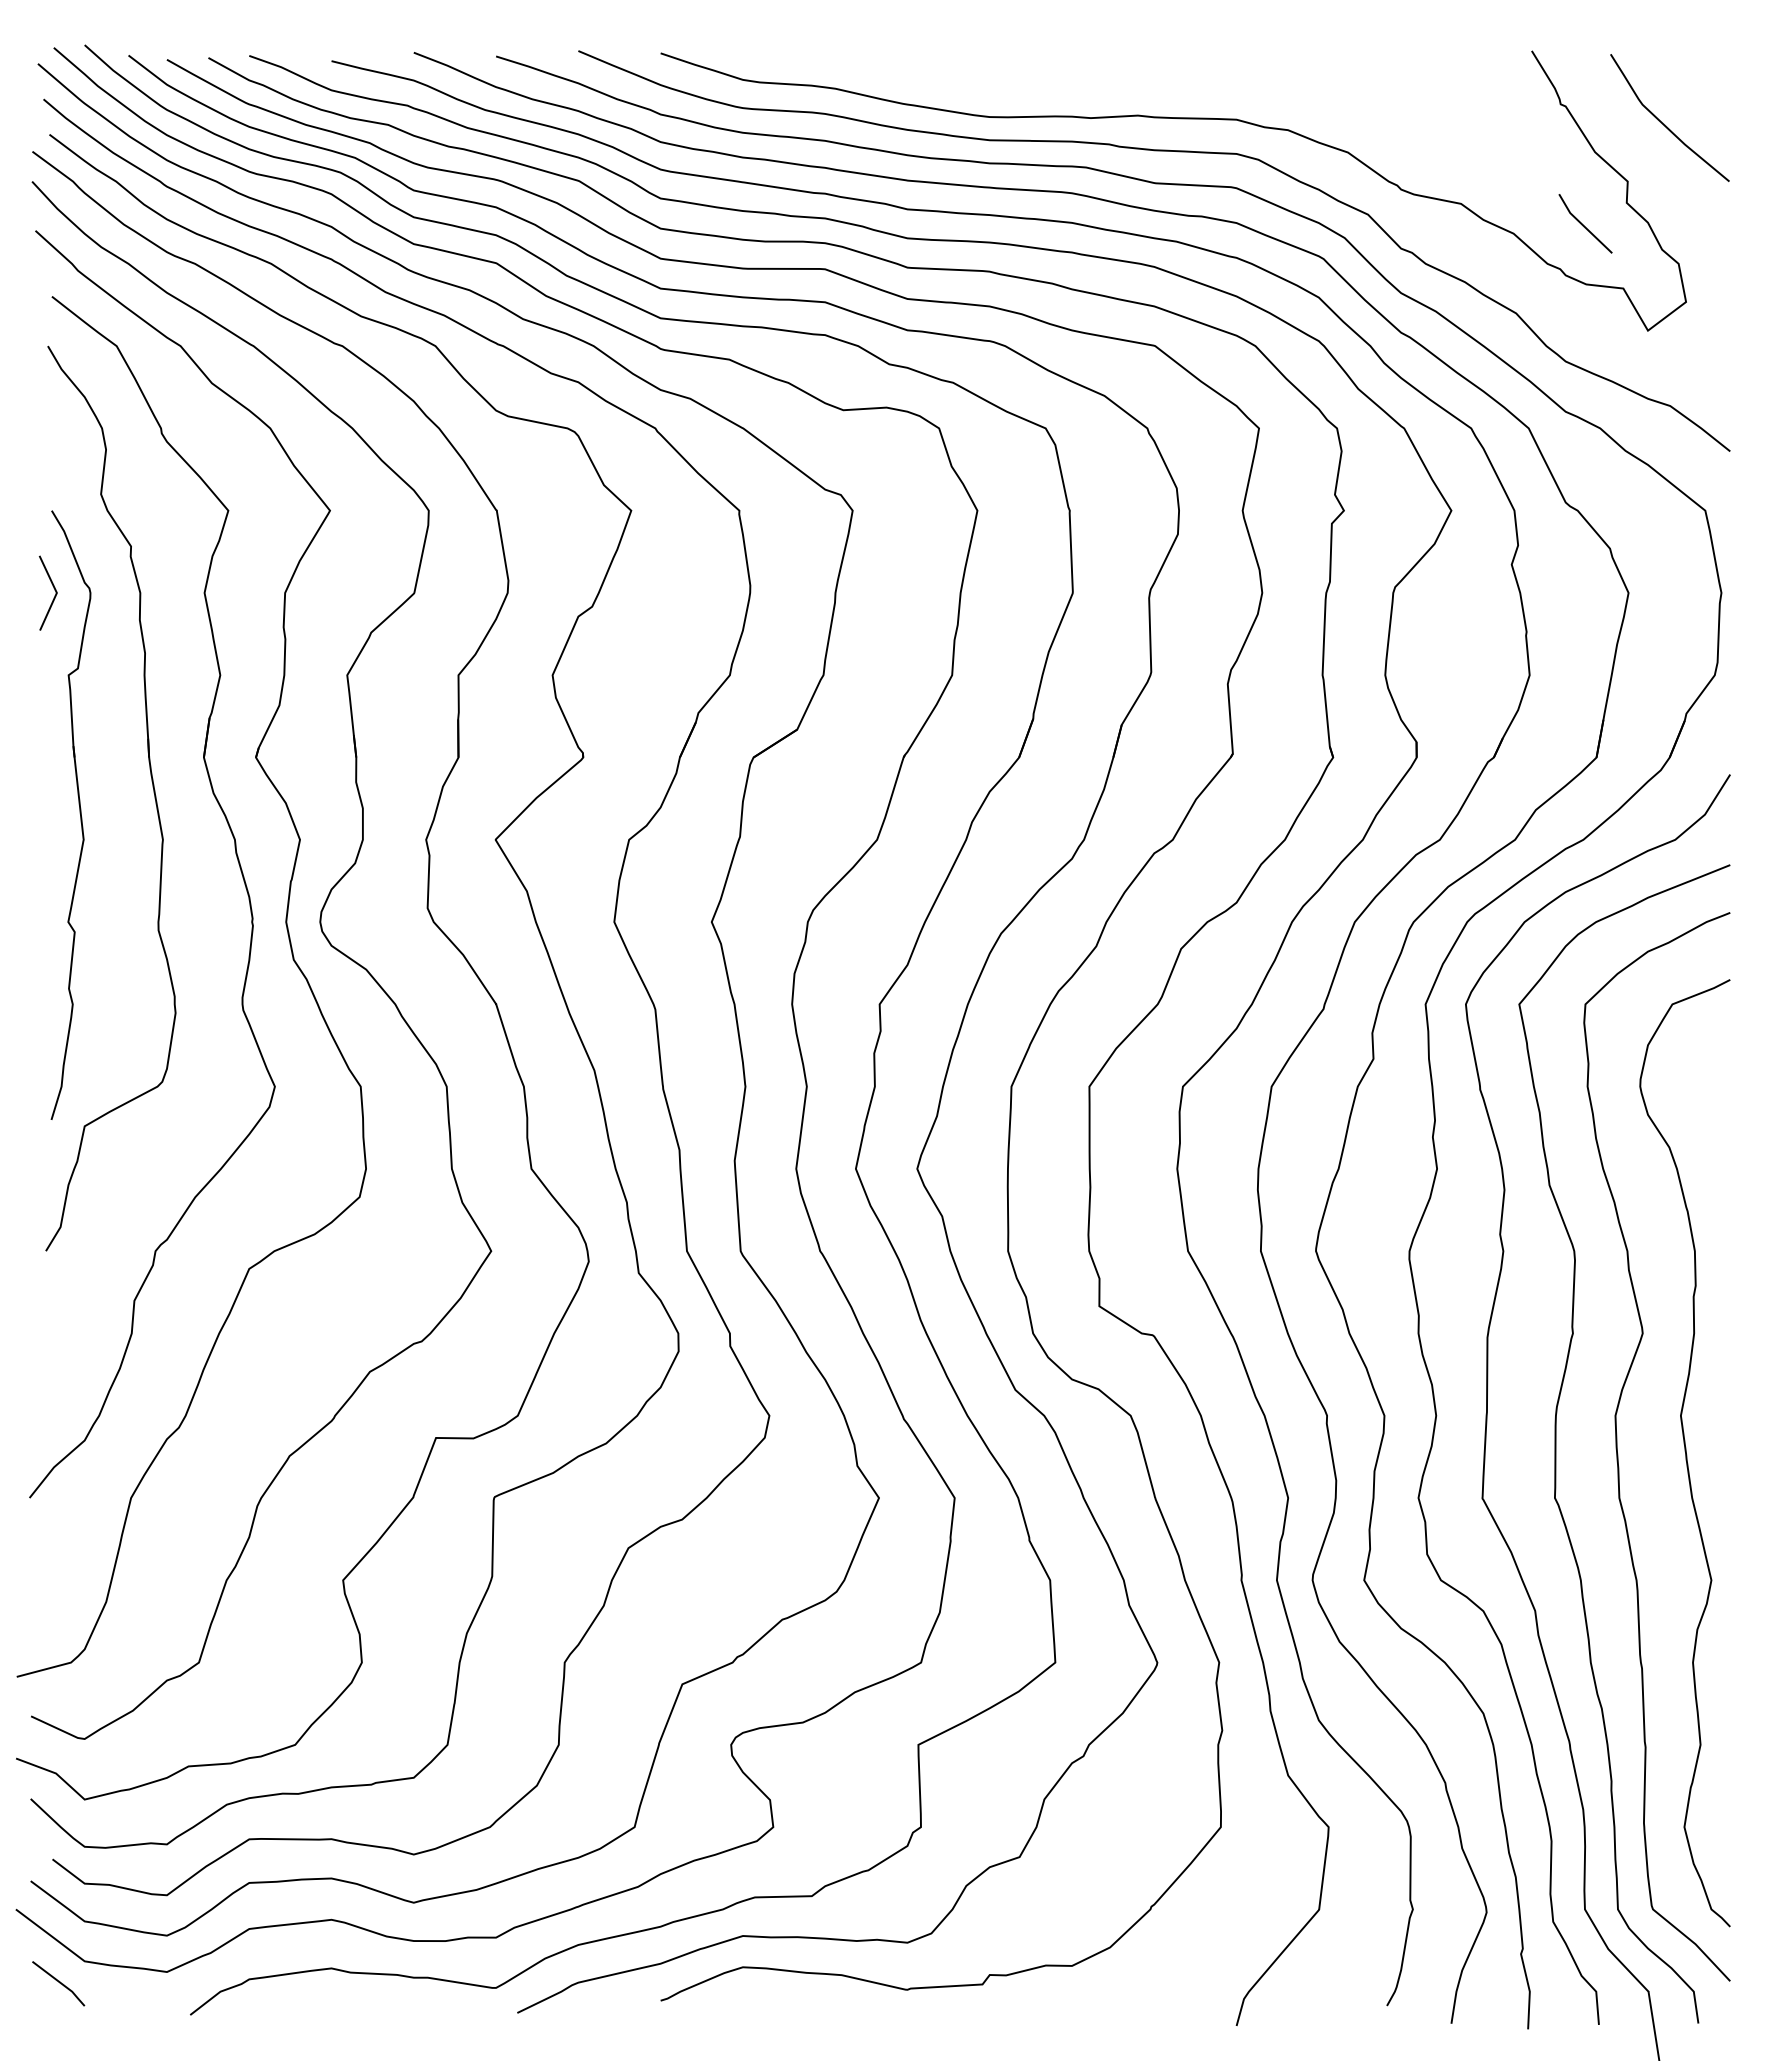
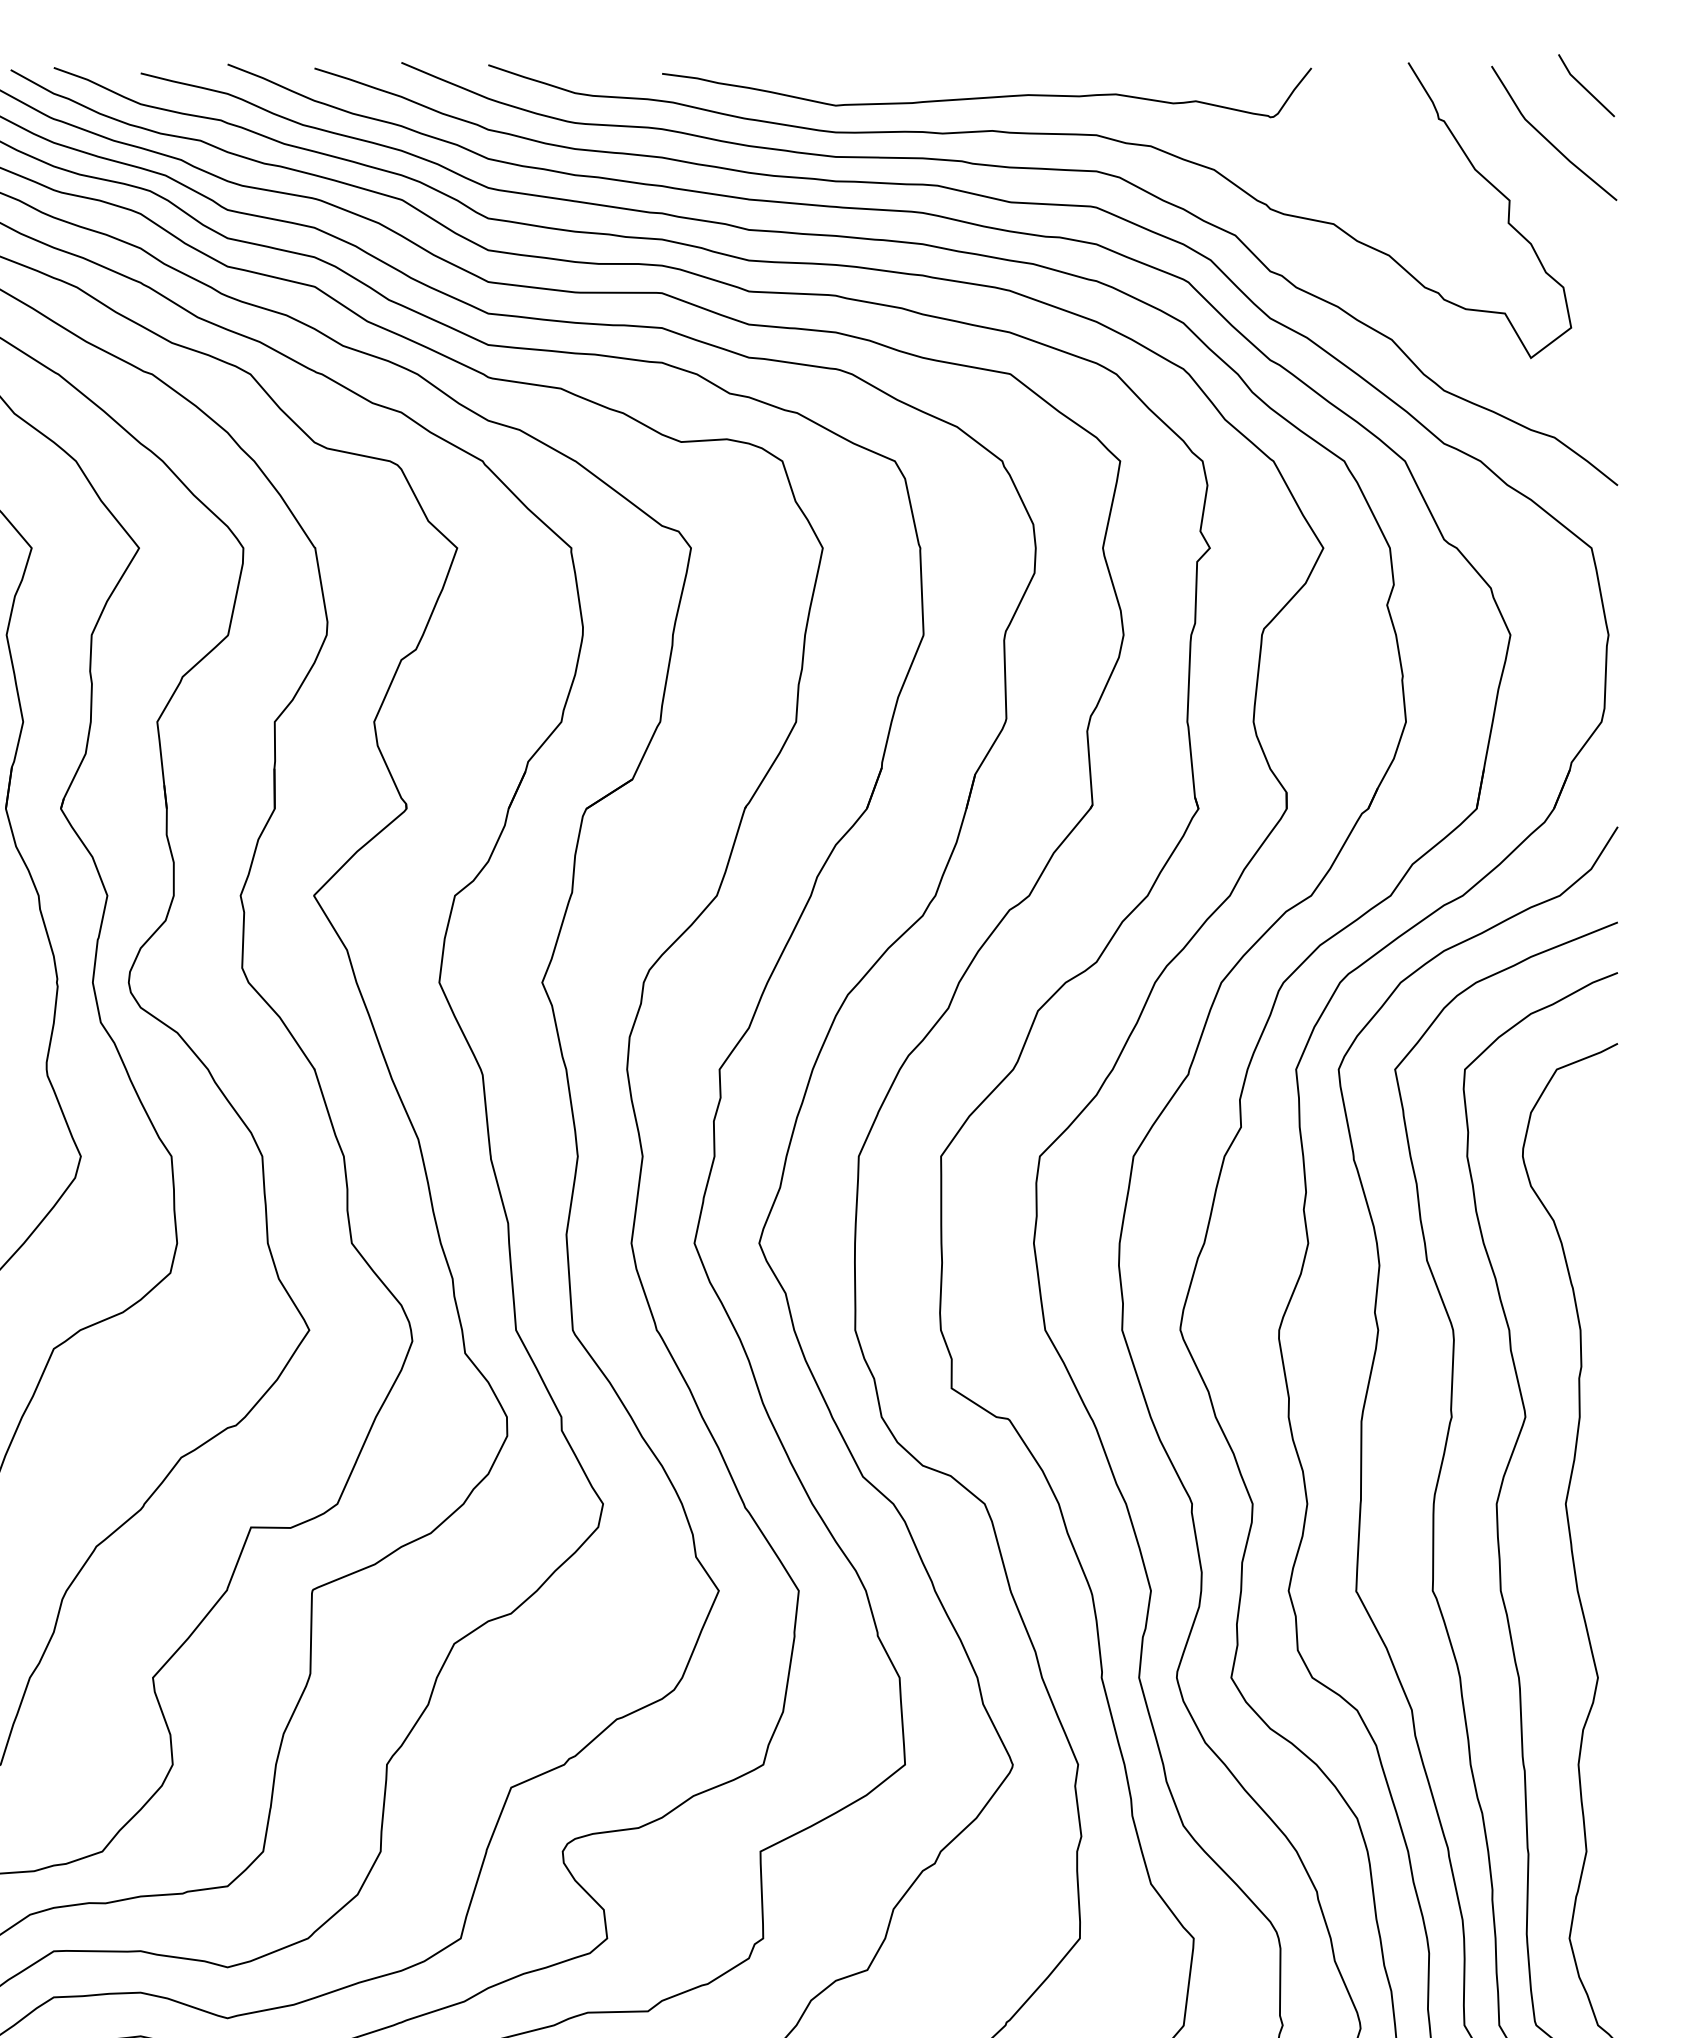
curve: (1132, 83) -> (986, 96), added
line: (1583, 224) -> (1584, 86), moved

